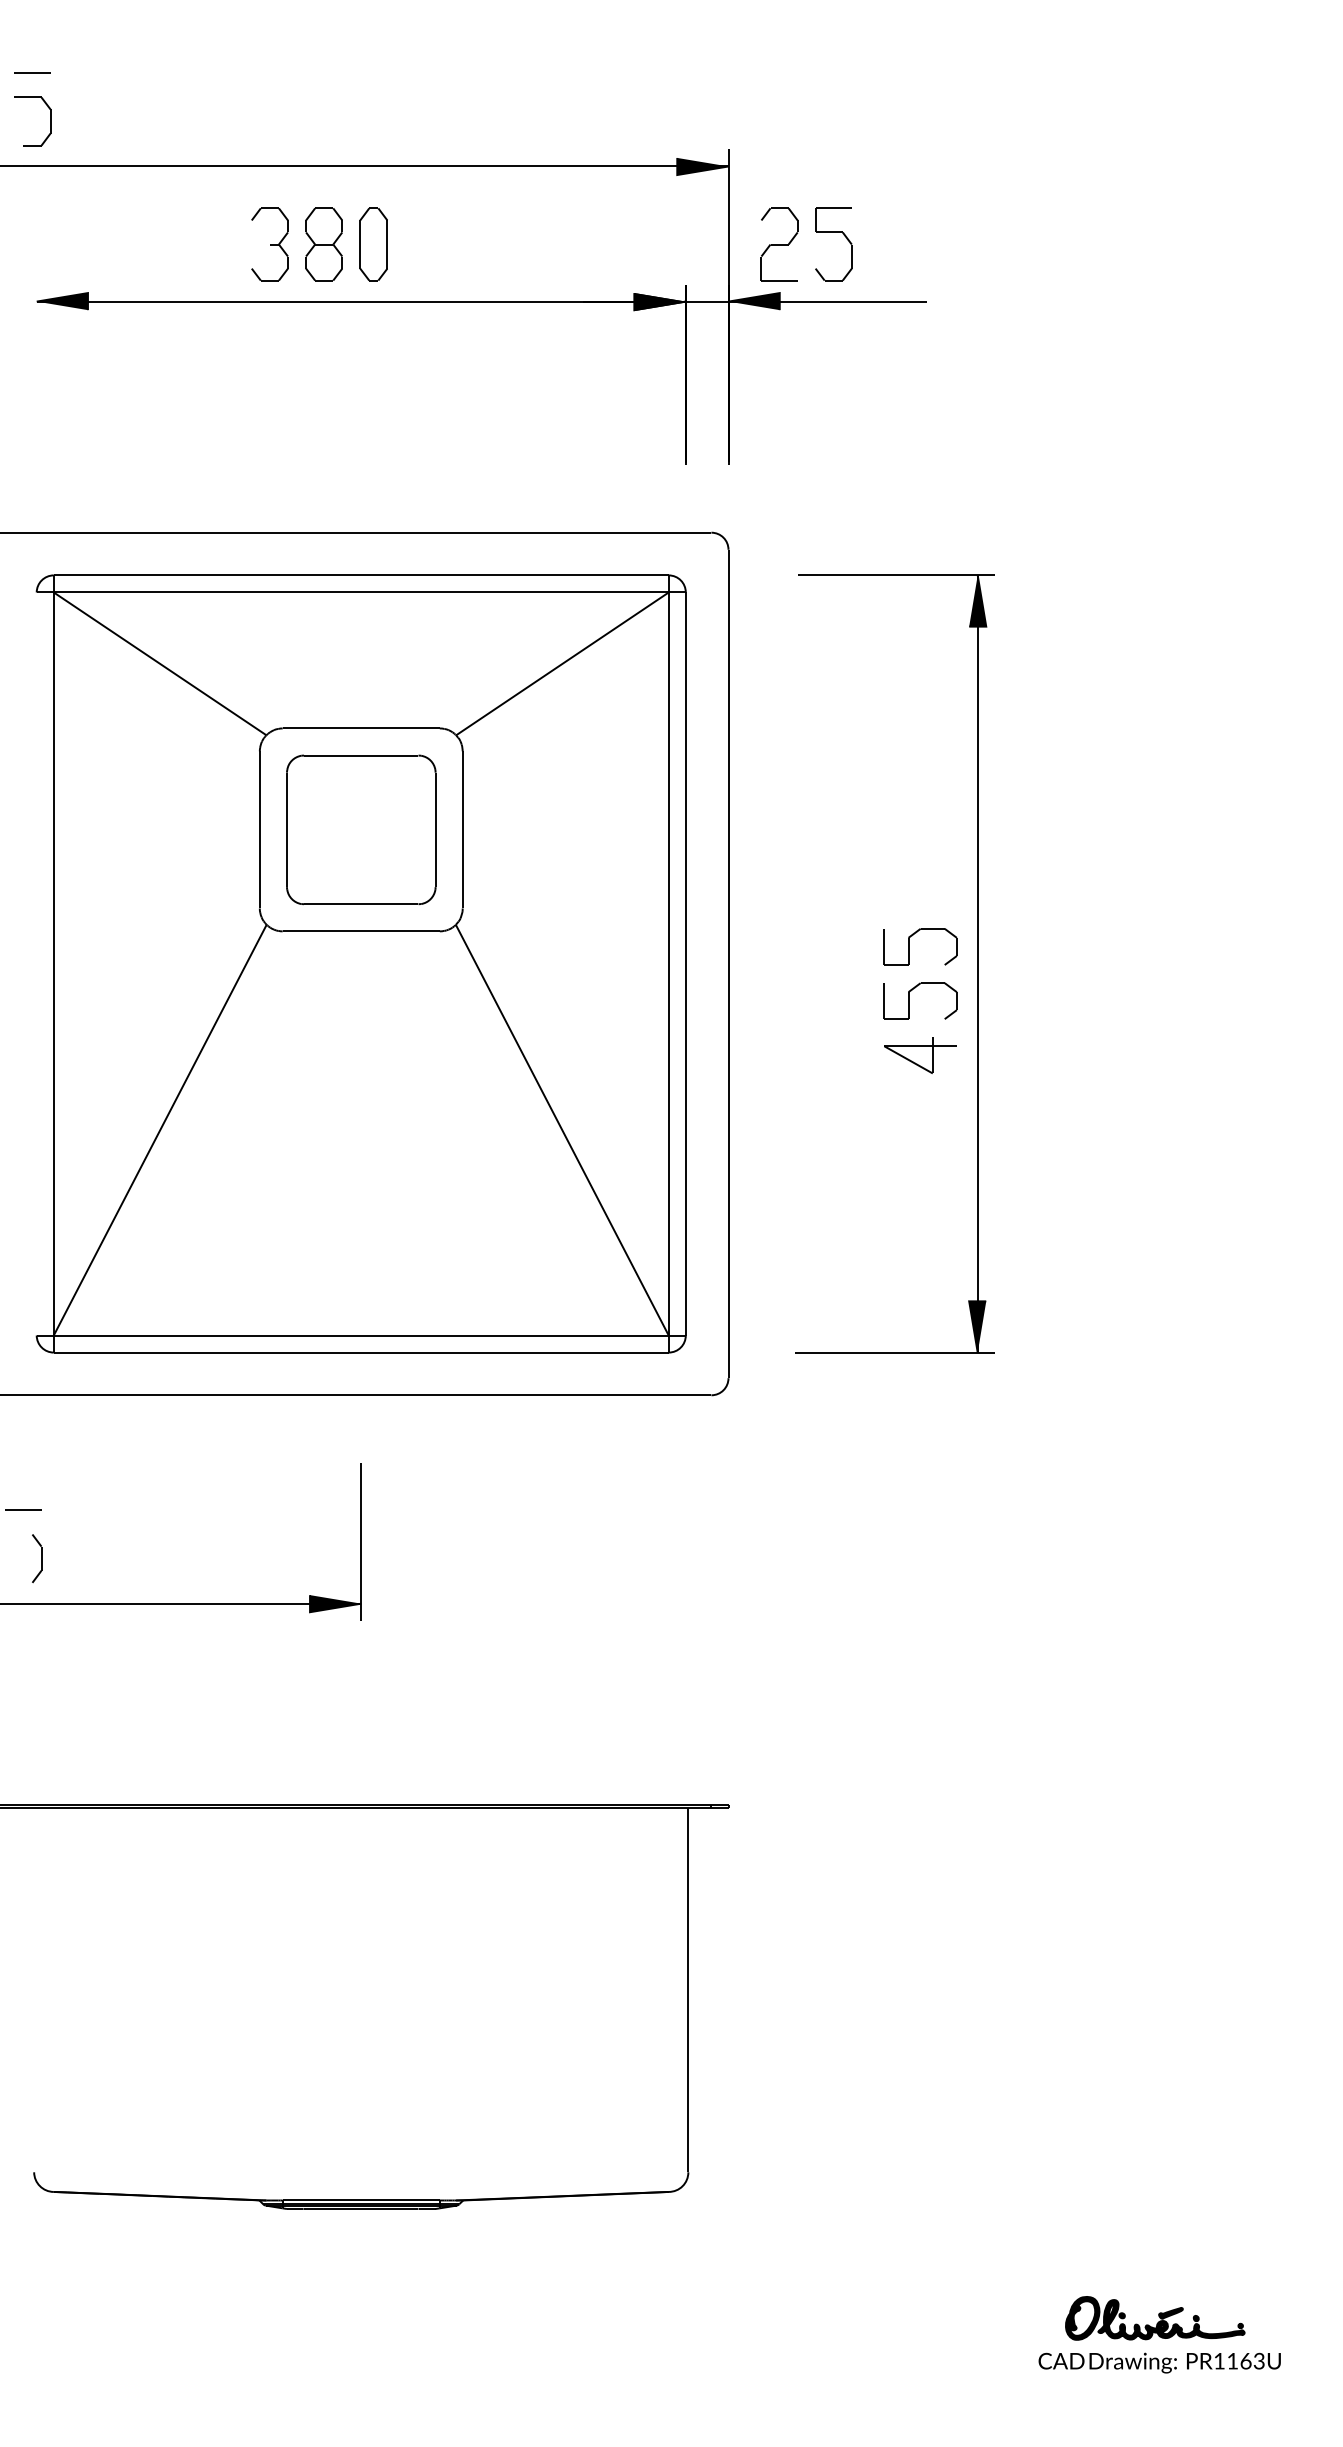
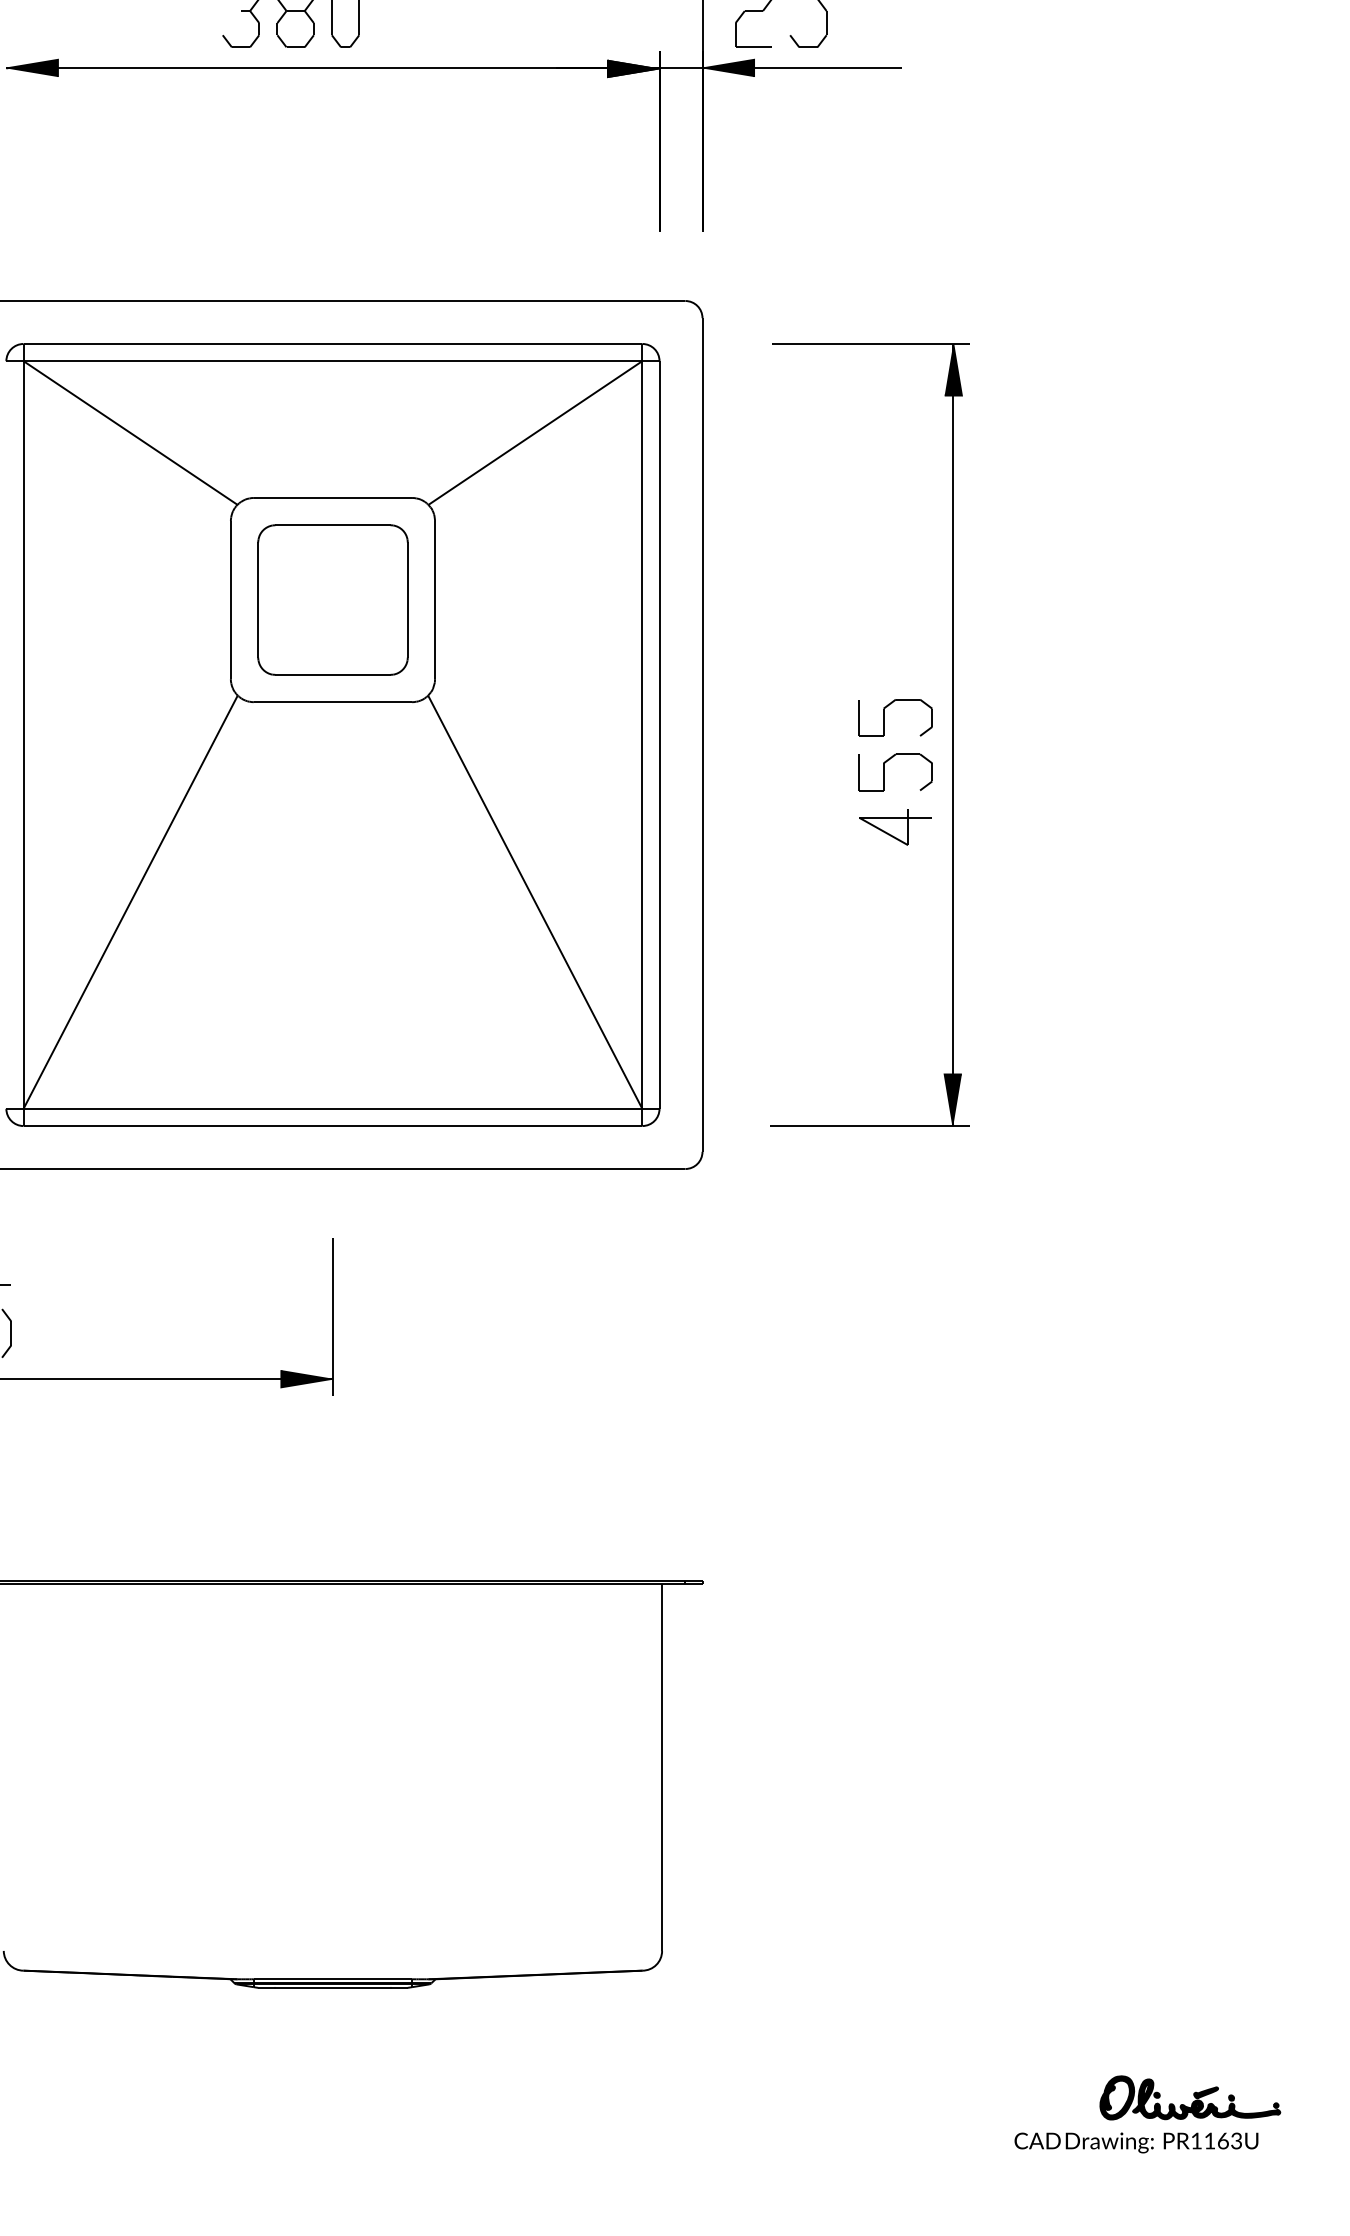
part: (1155, 2318) -> (1190, 2098), moved

